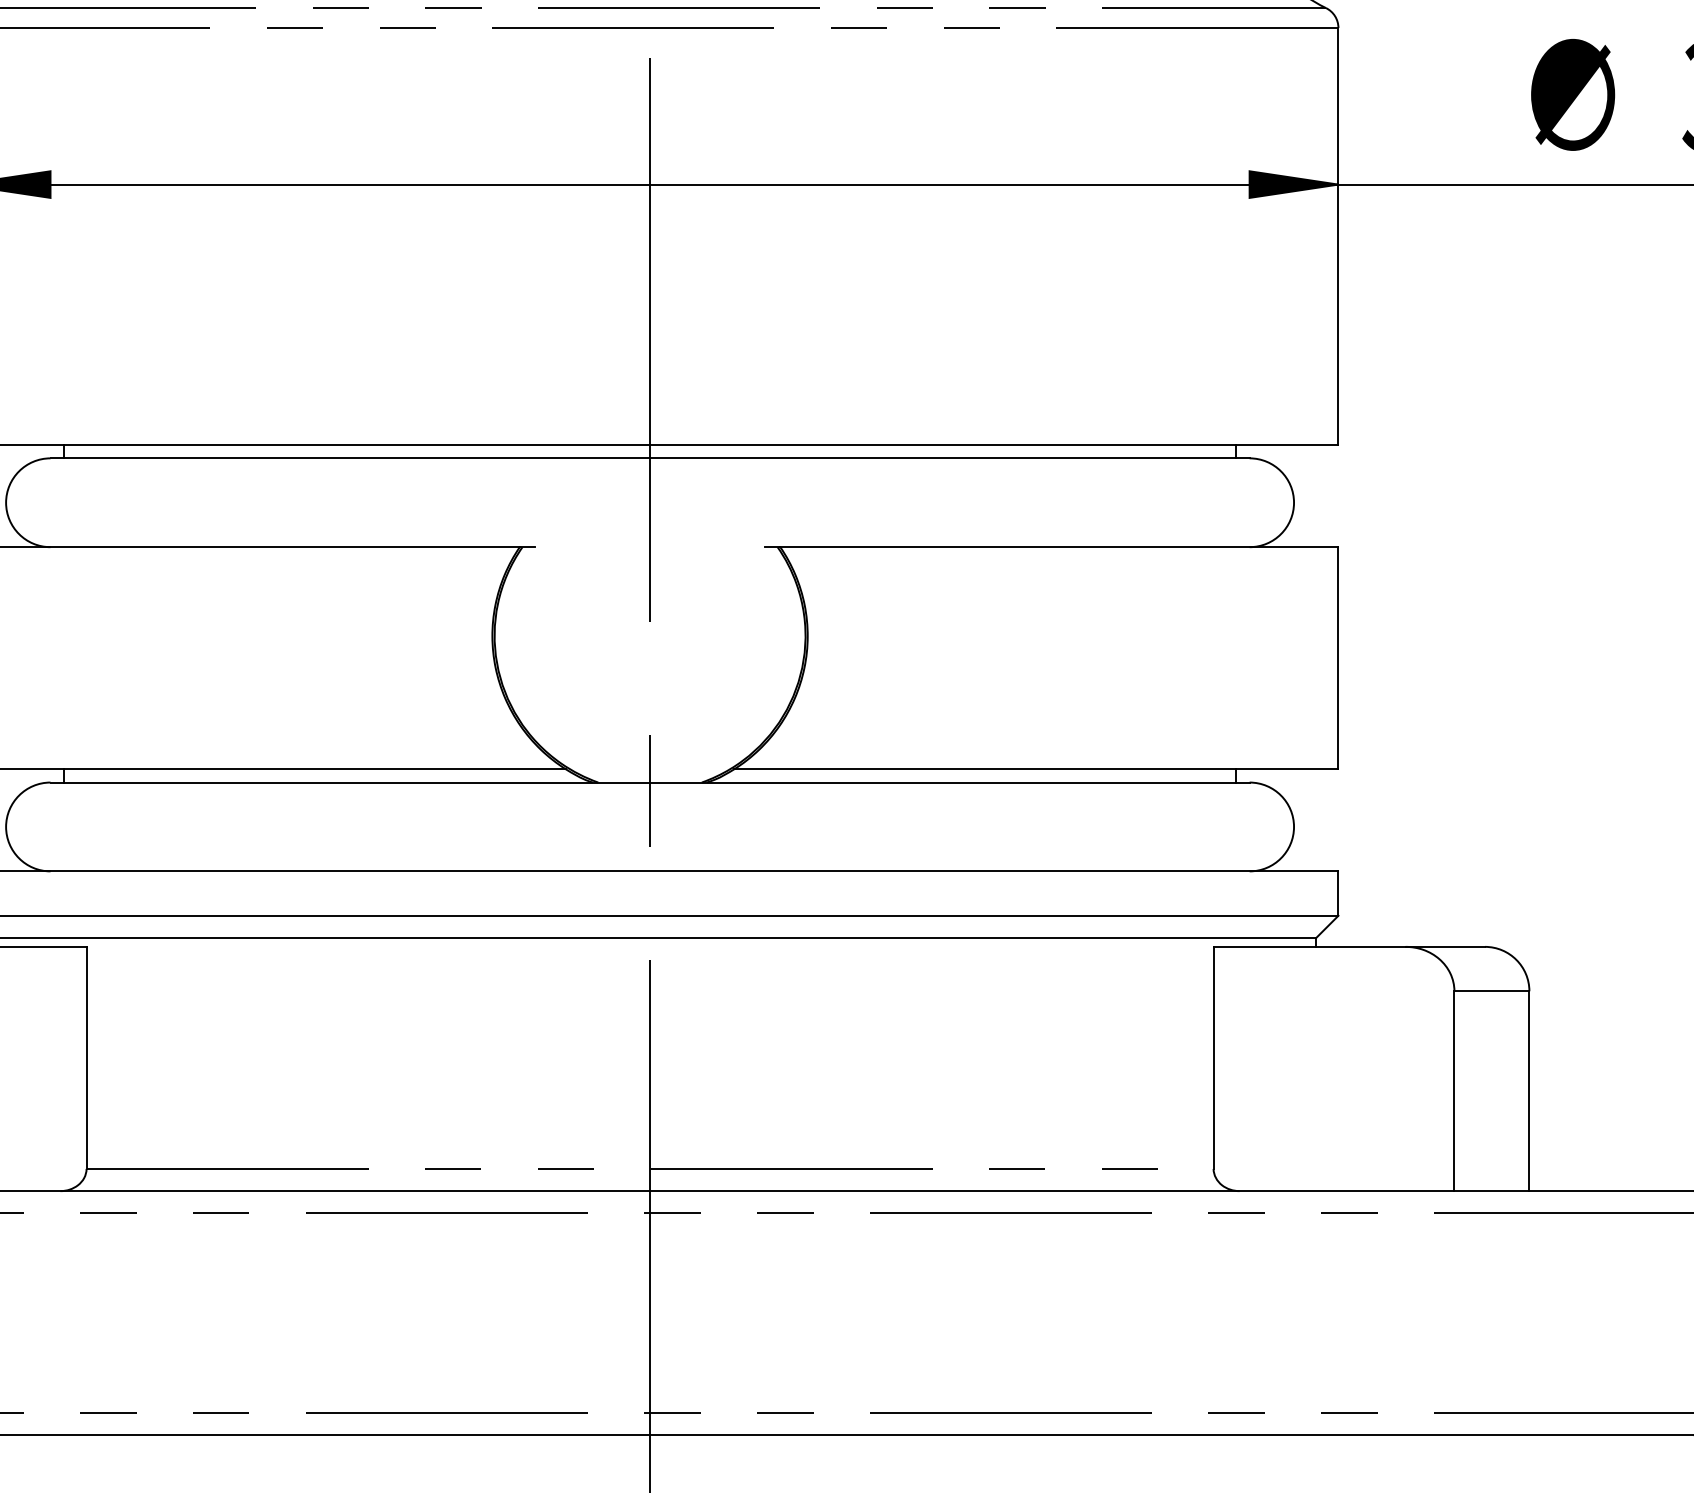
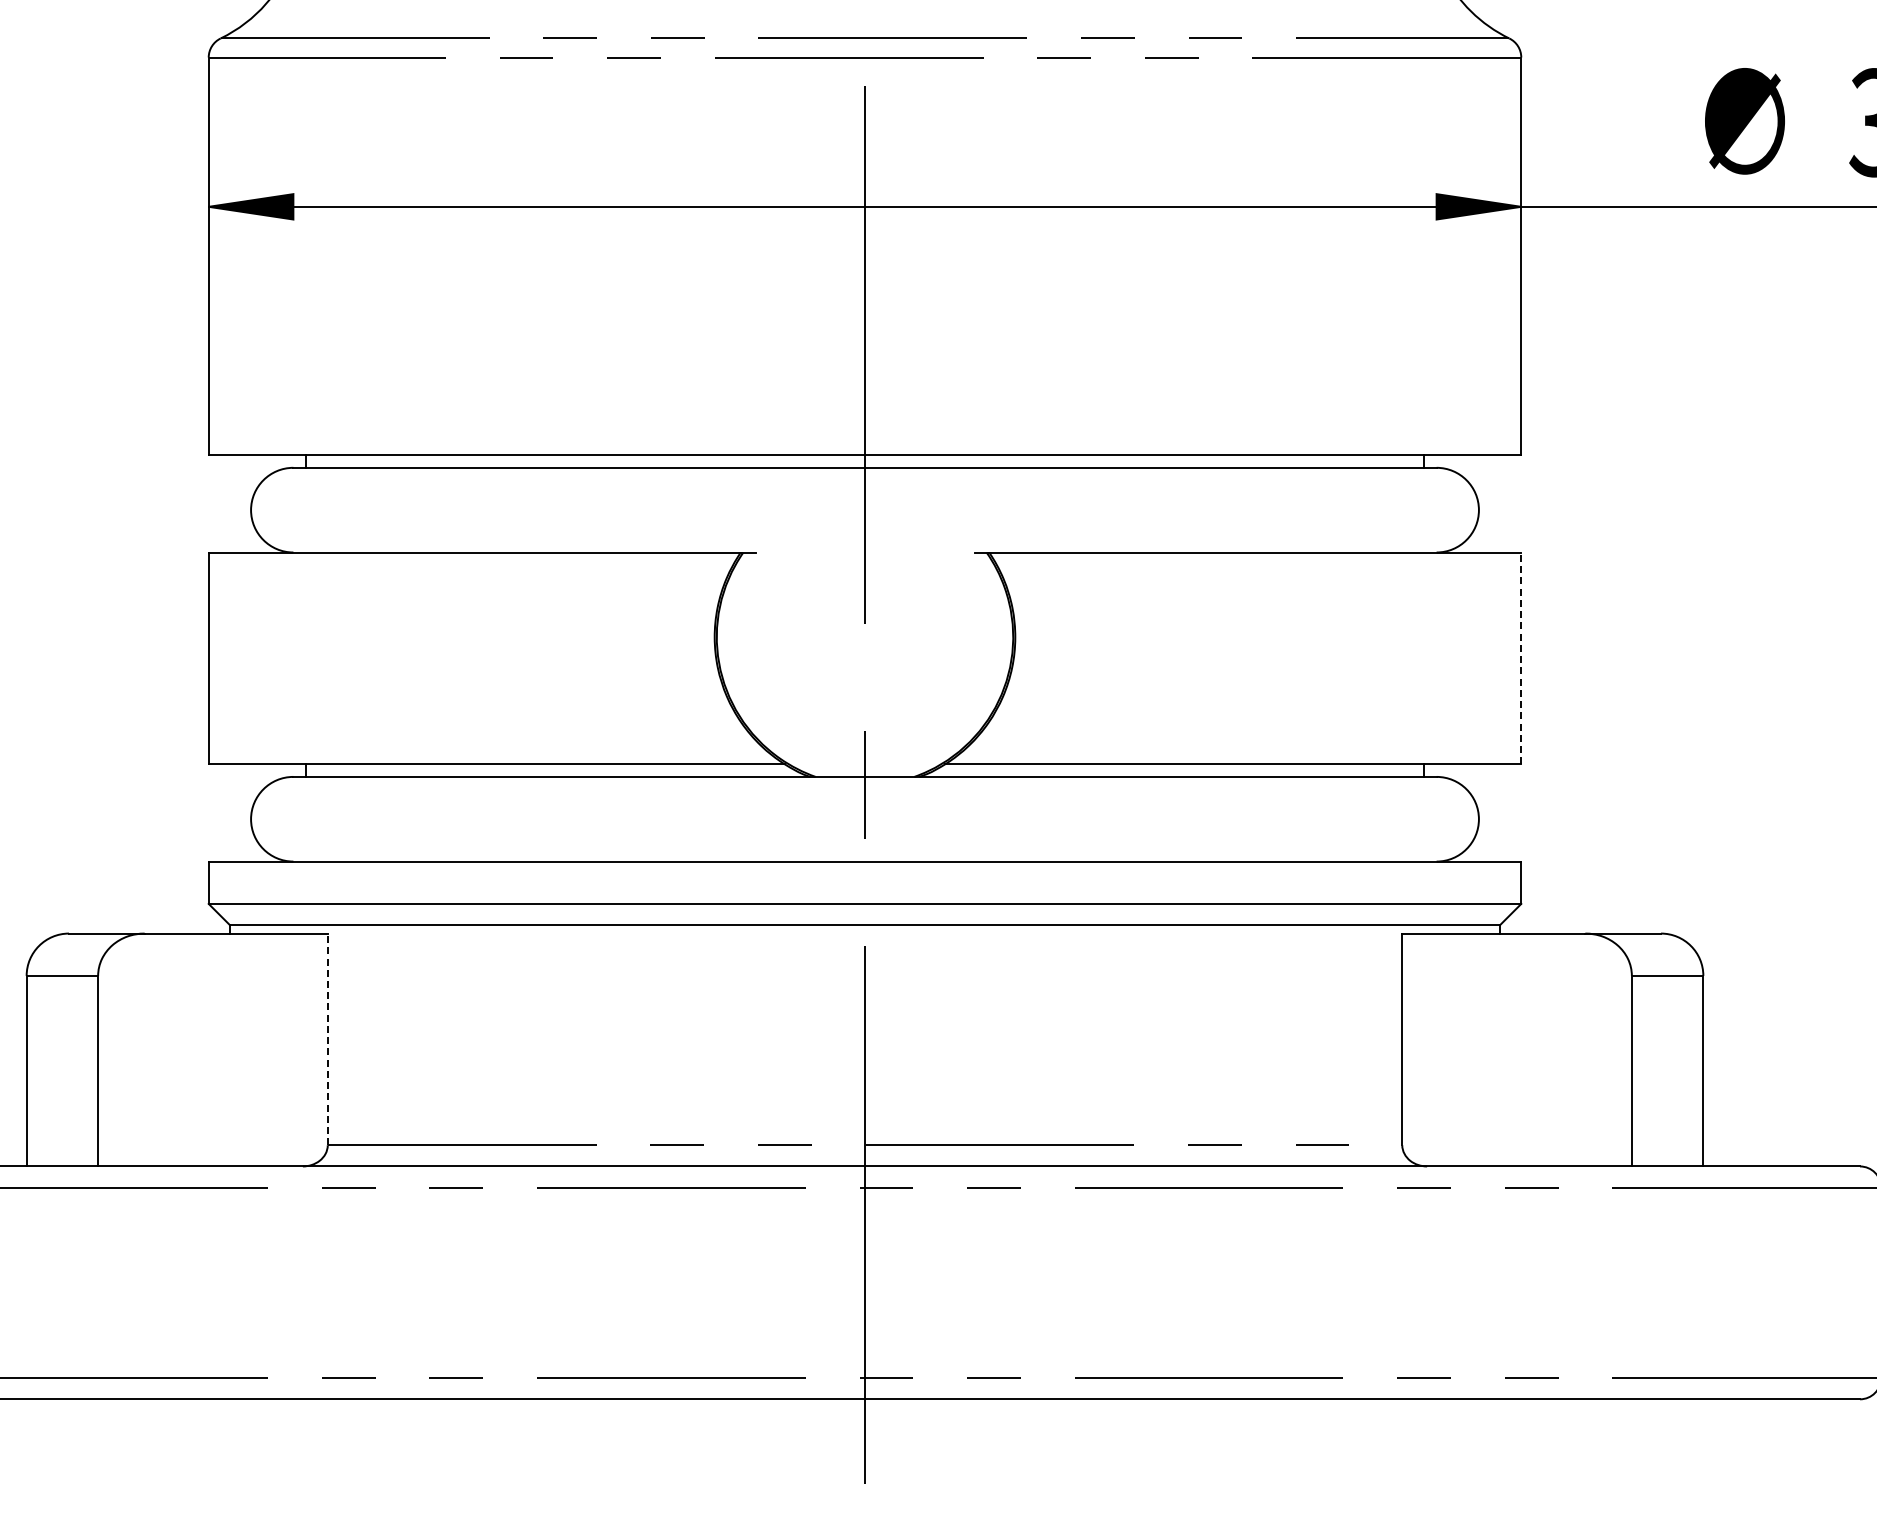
line: (1338, 658) -> (1521, 658), solid -> dashed
line: (86, 1057) -> (327, 1039), solid -> dashed

